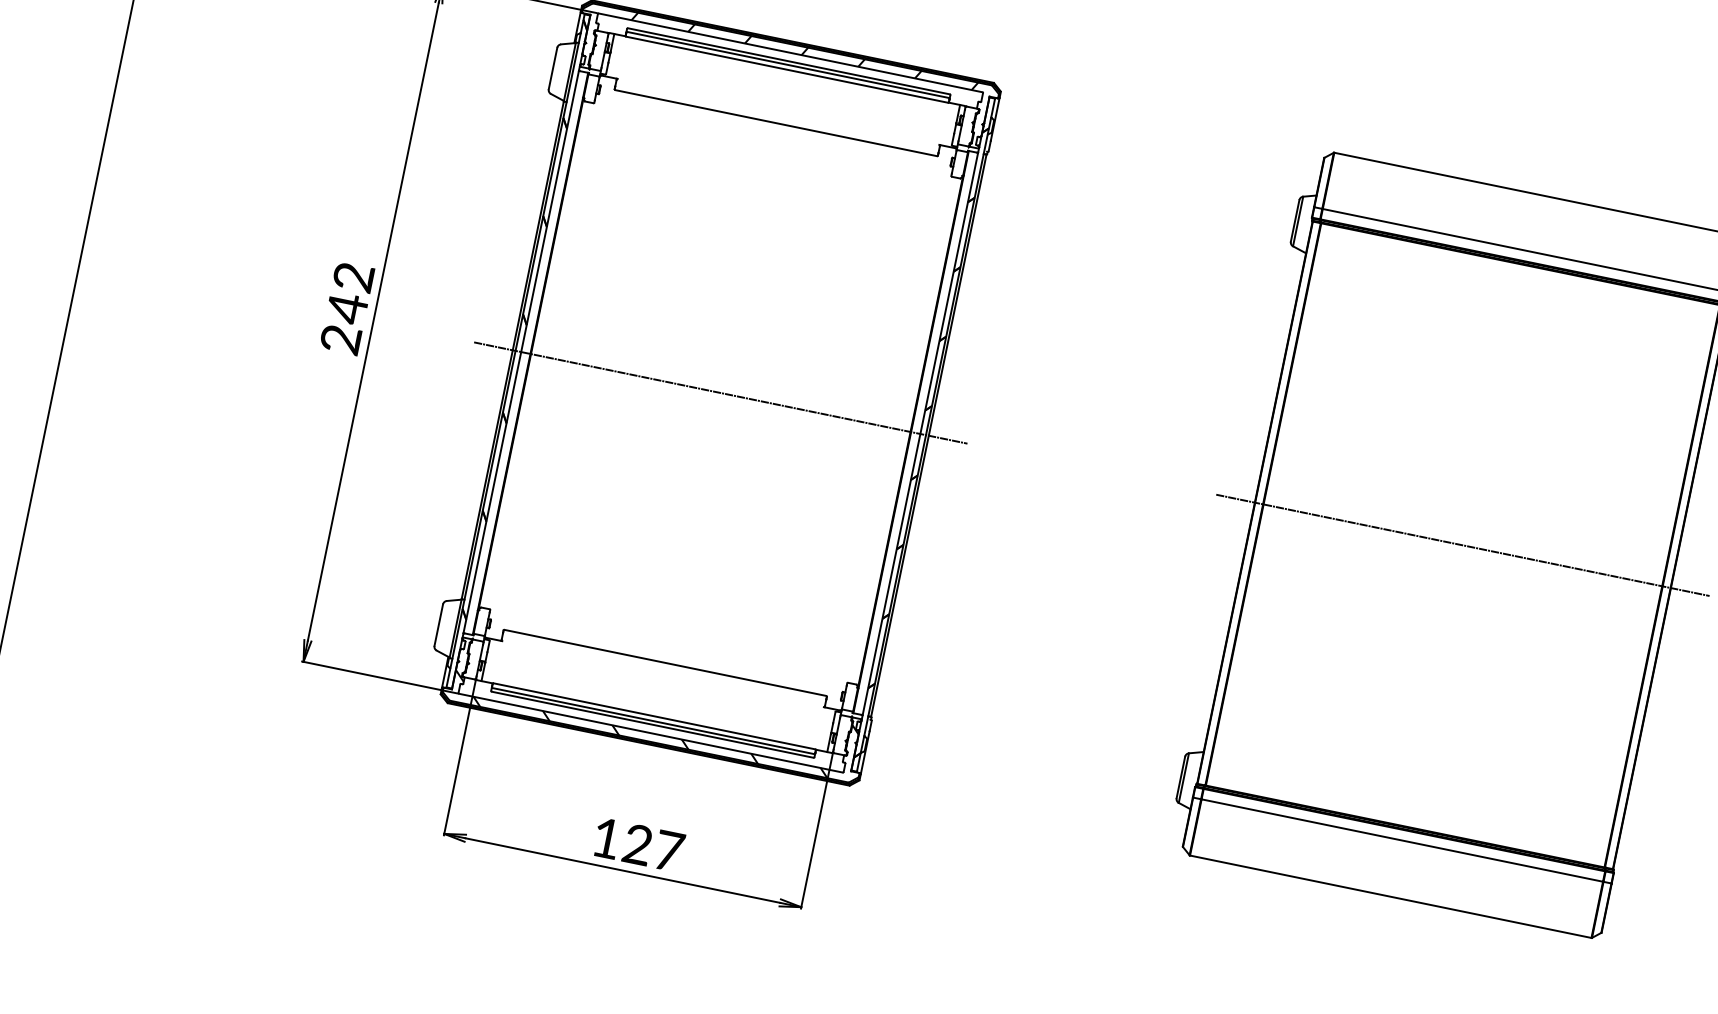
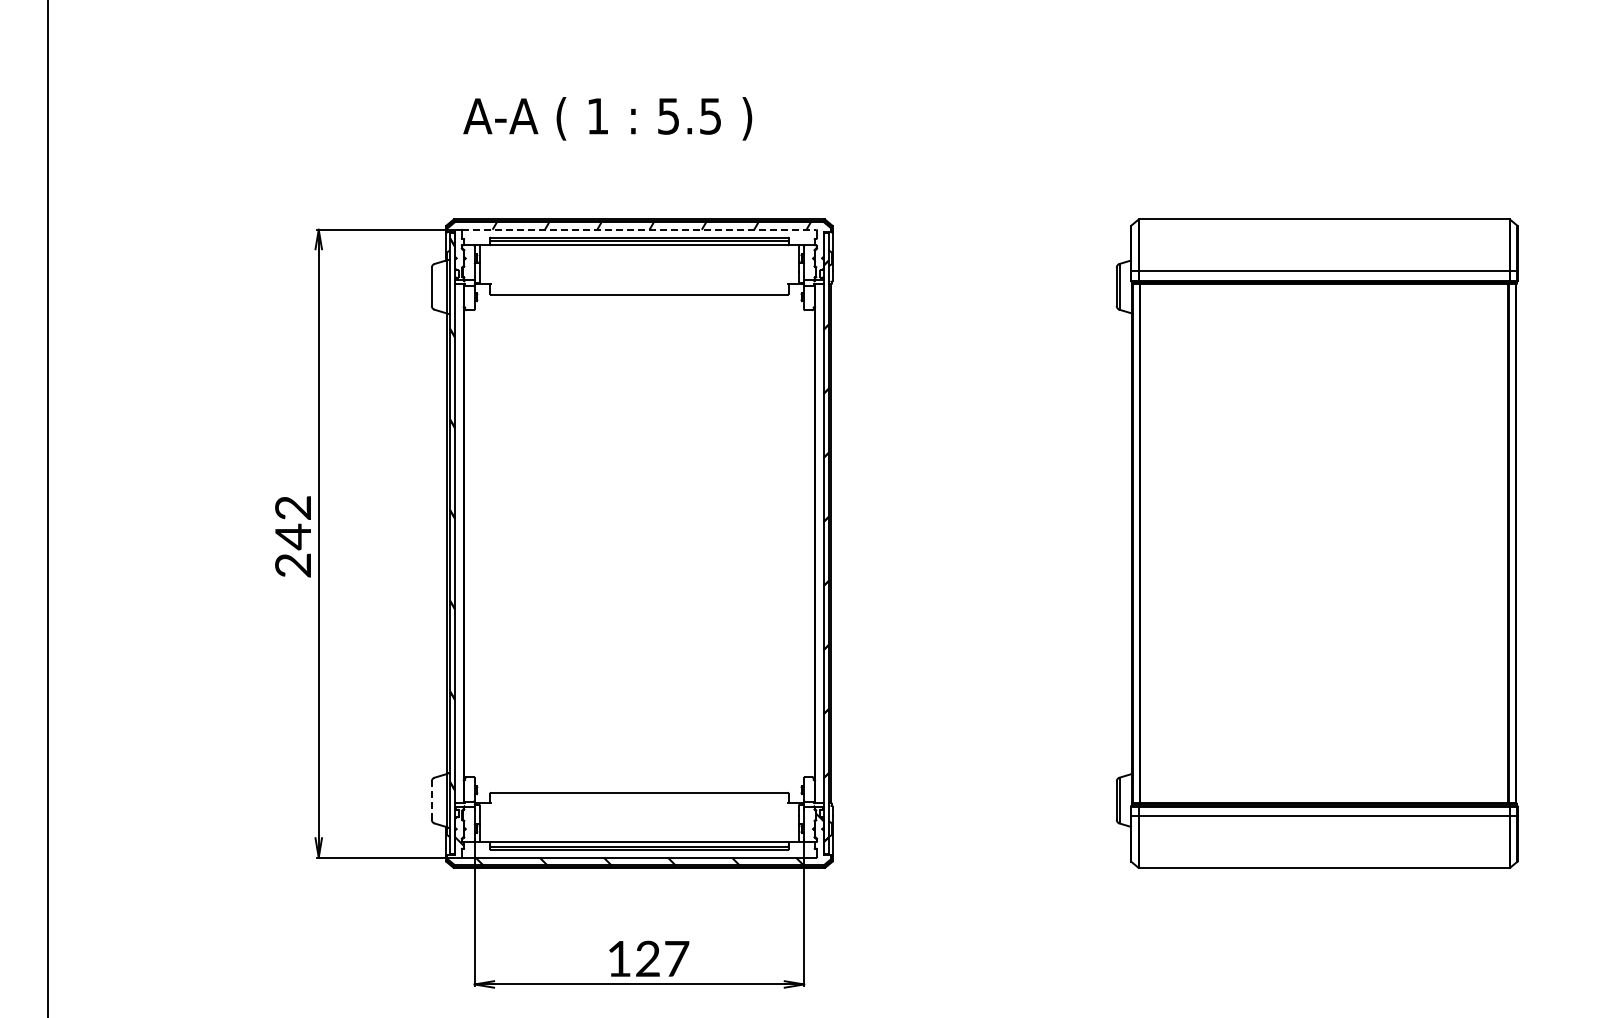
line: (790, 52) -> (639, 229), solid -> dashed
line: (720, 392) -> (639, 543), removed
line: (1463, 545) -> (1324, 543), removed
line: (438, 625) -> (431, 800), solid -> dashed

